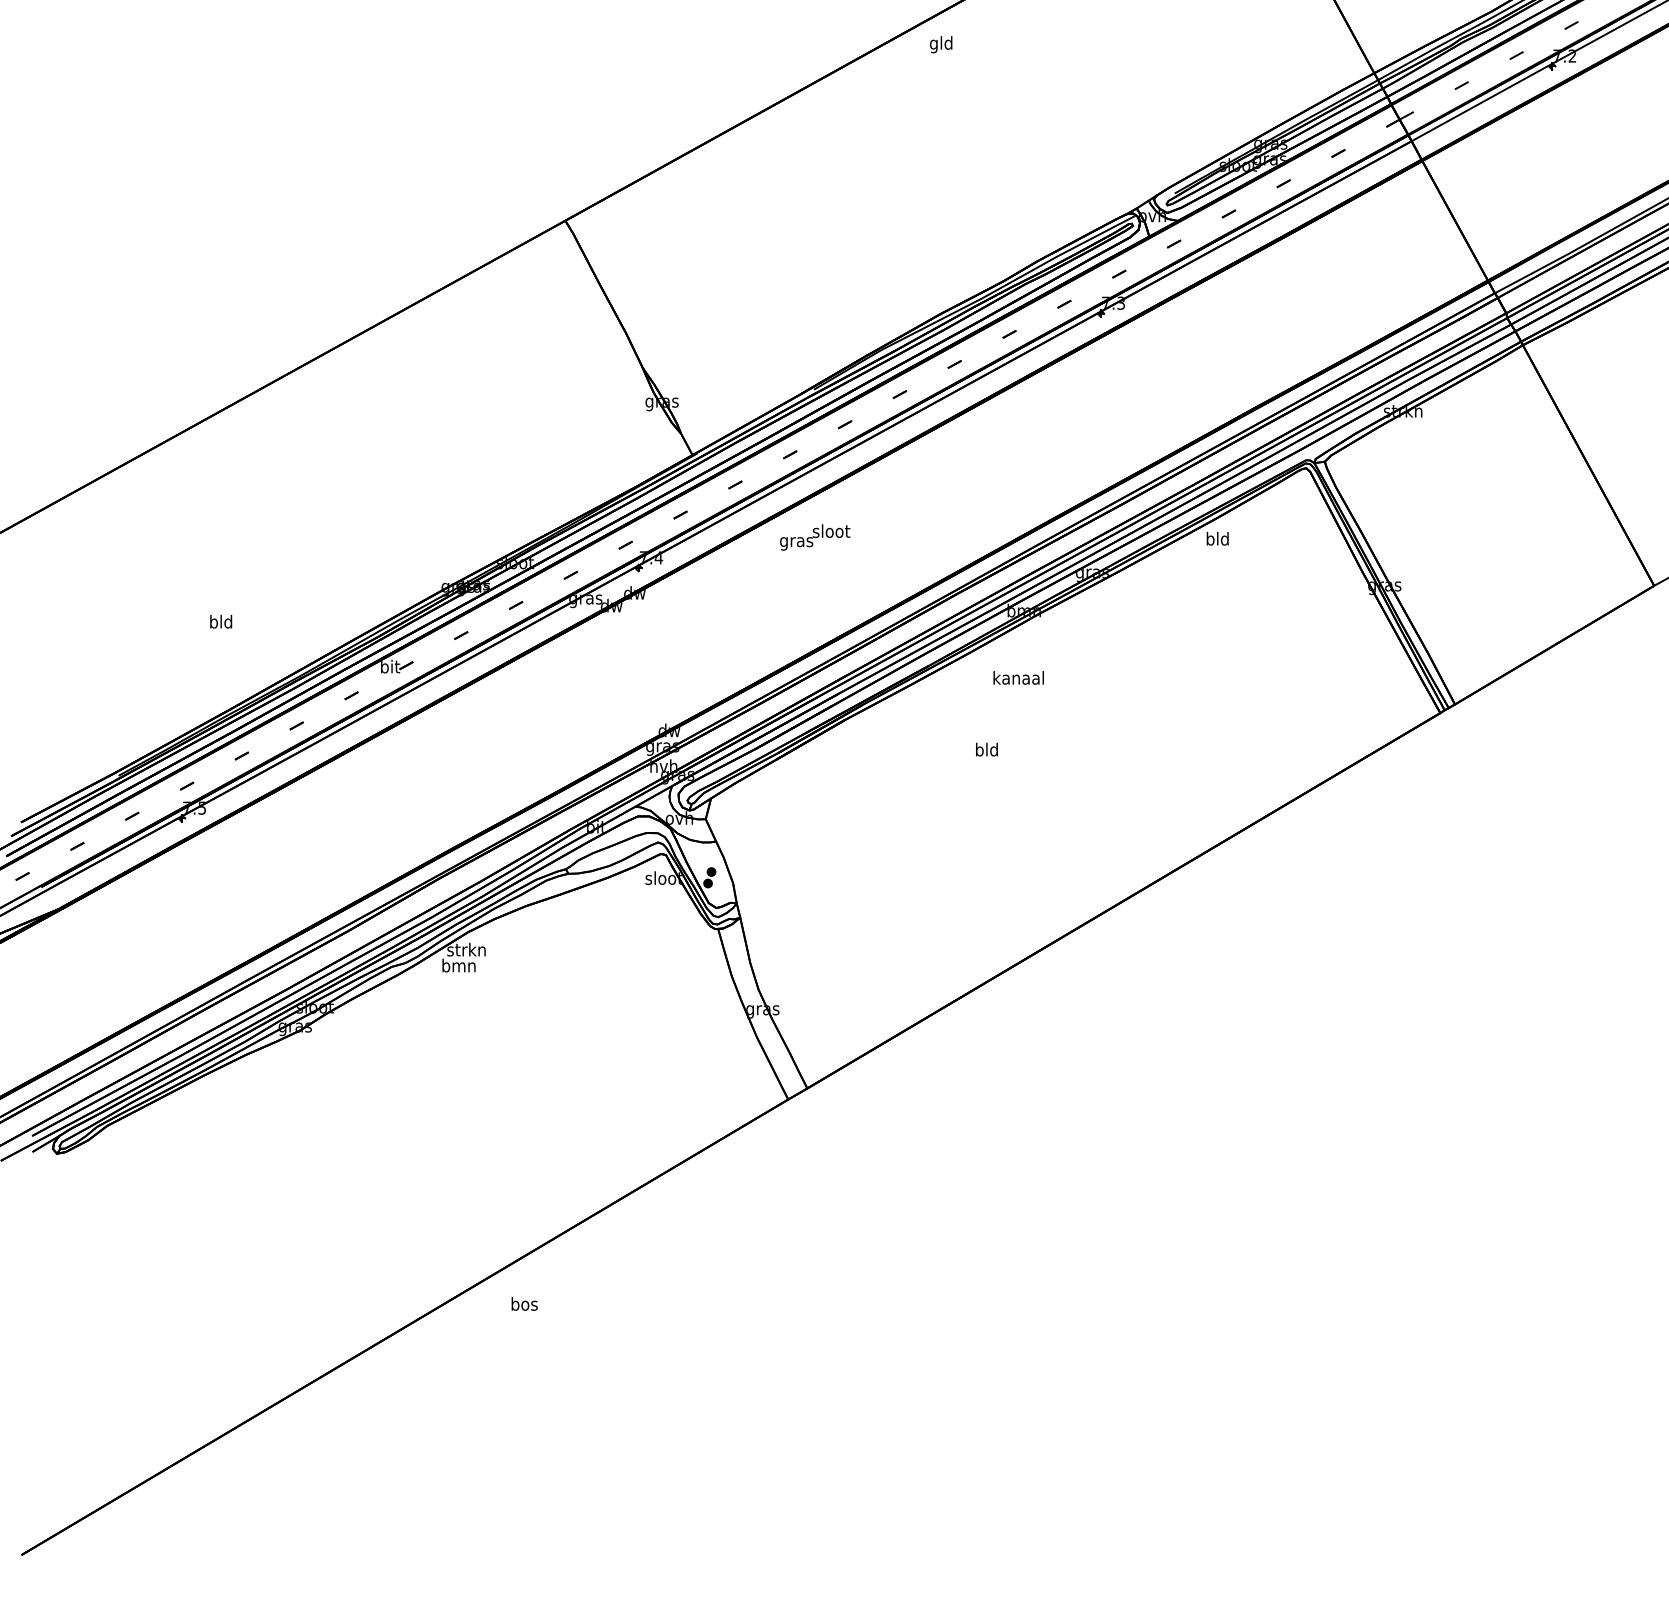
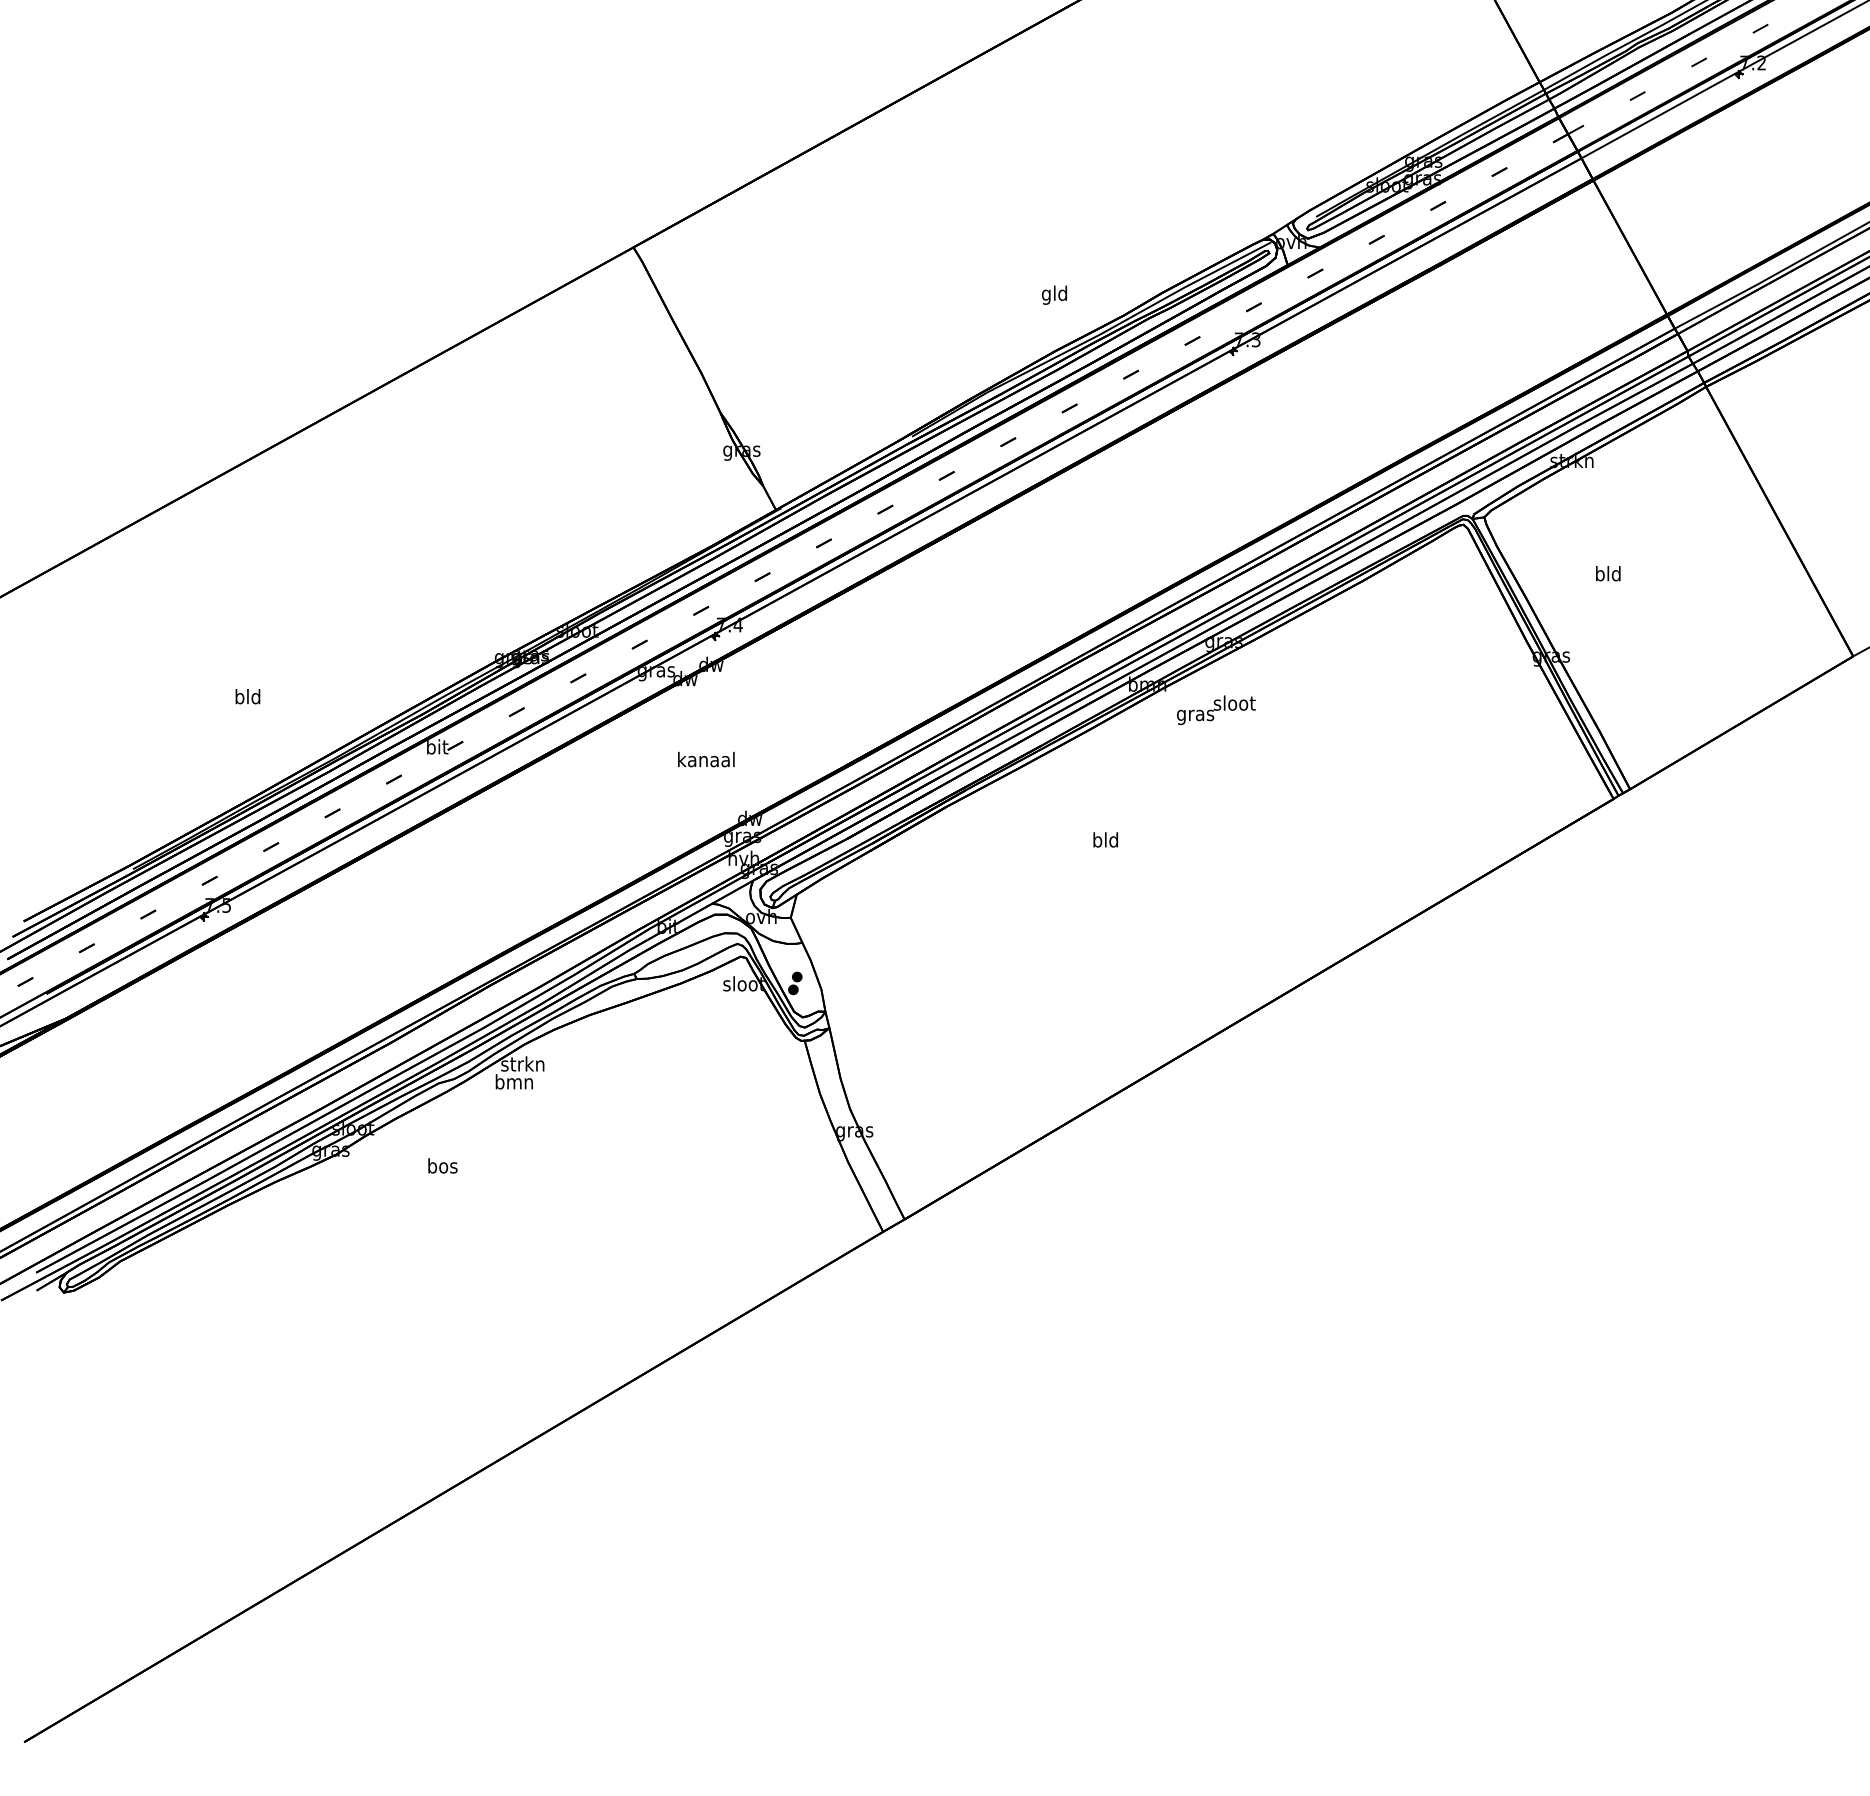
text: (940, 44) -> (1053, 294), moved
text: (815, 536) -> (1216, 709), moved
text: (1217, 538) -> (1608, 573), moved
text: (1018, 677) -> (706, 759), moved
text: (524, 1303) -> (442, 1165), moved

